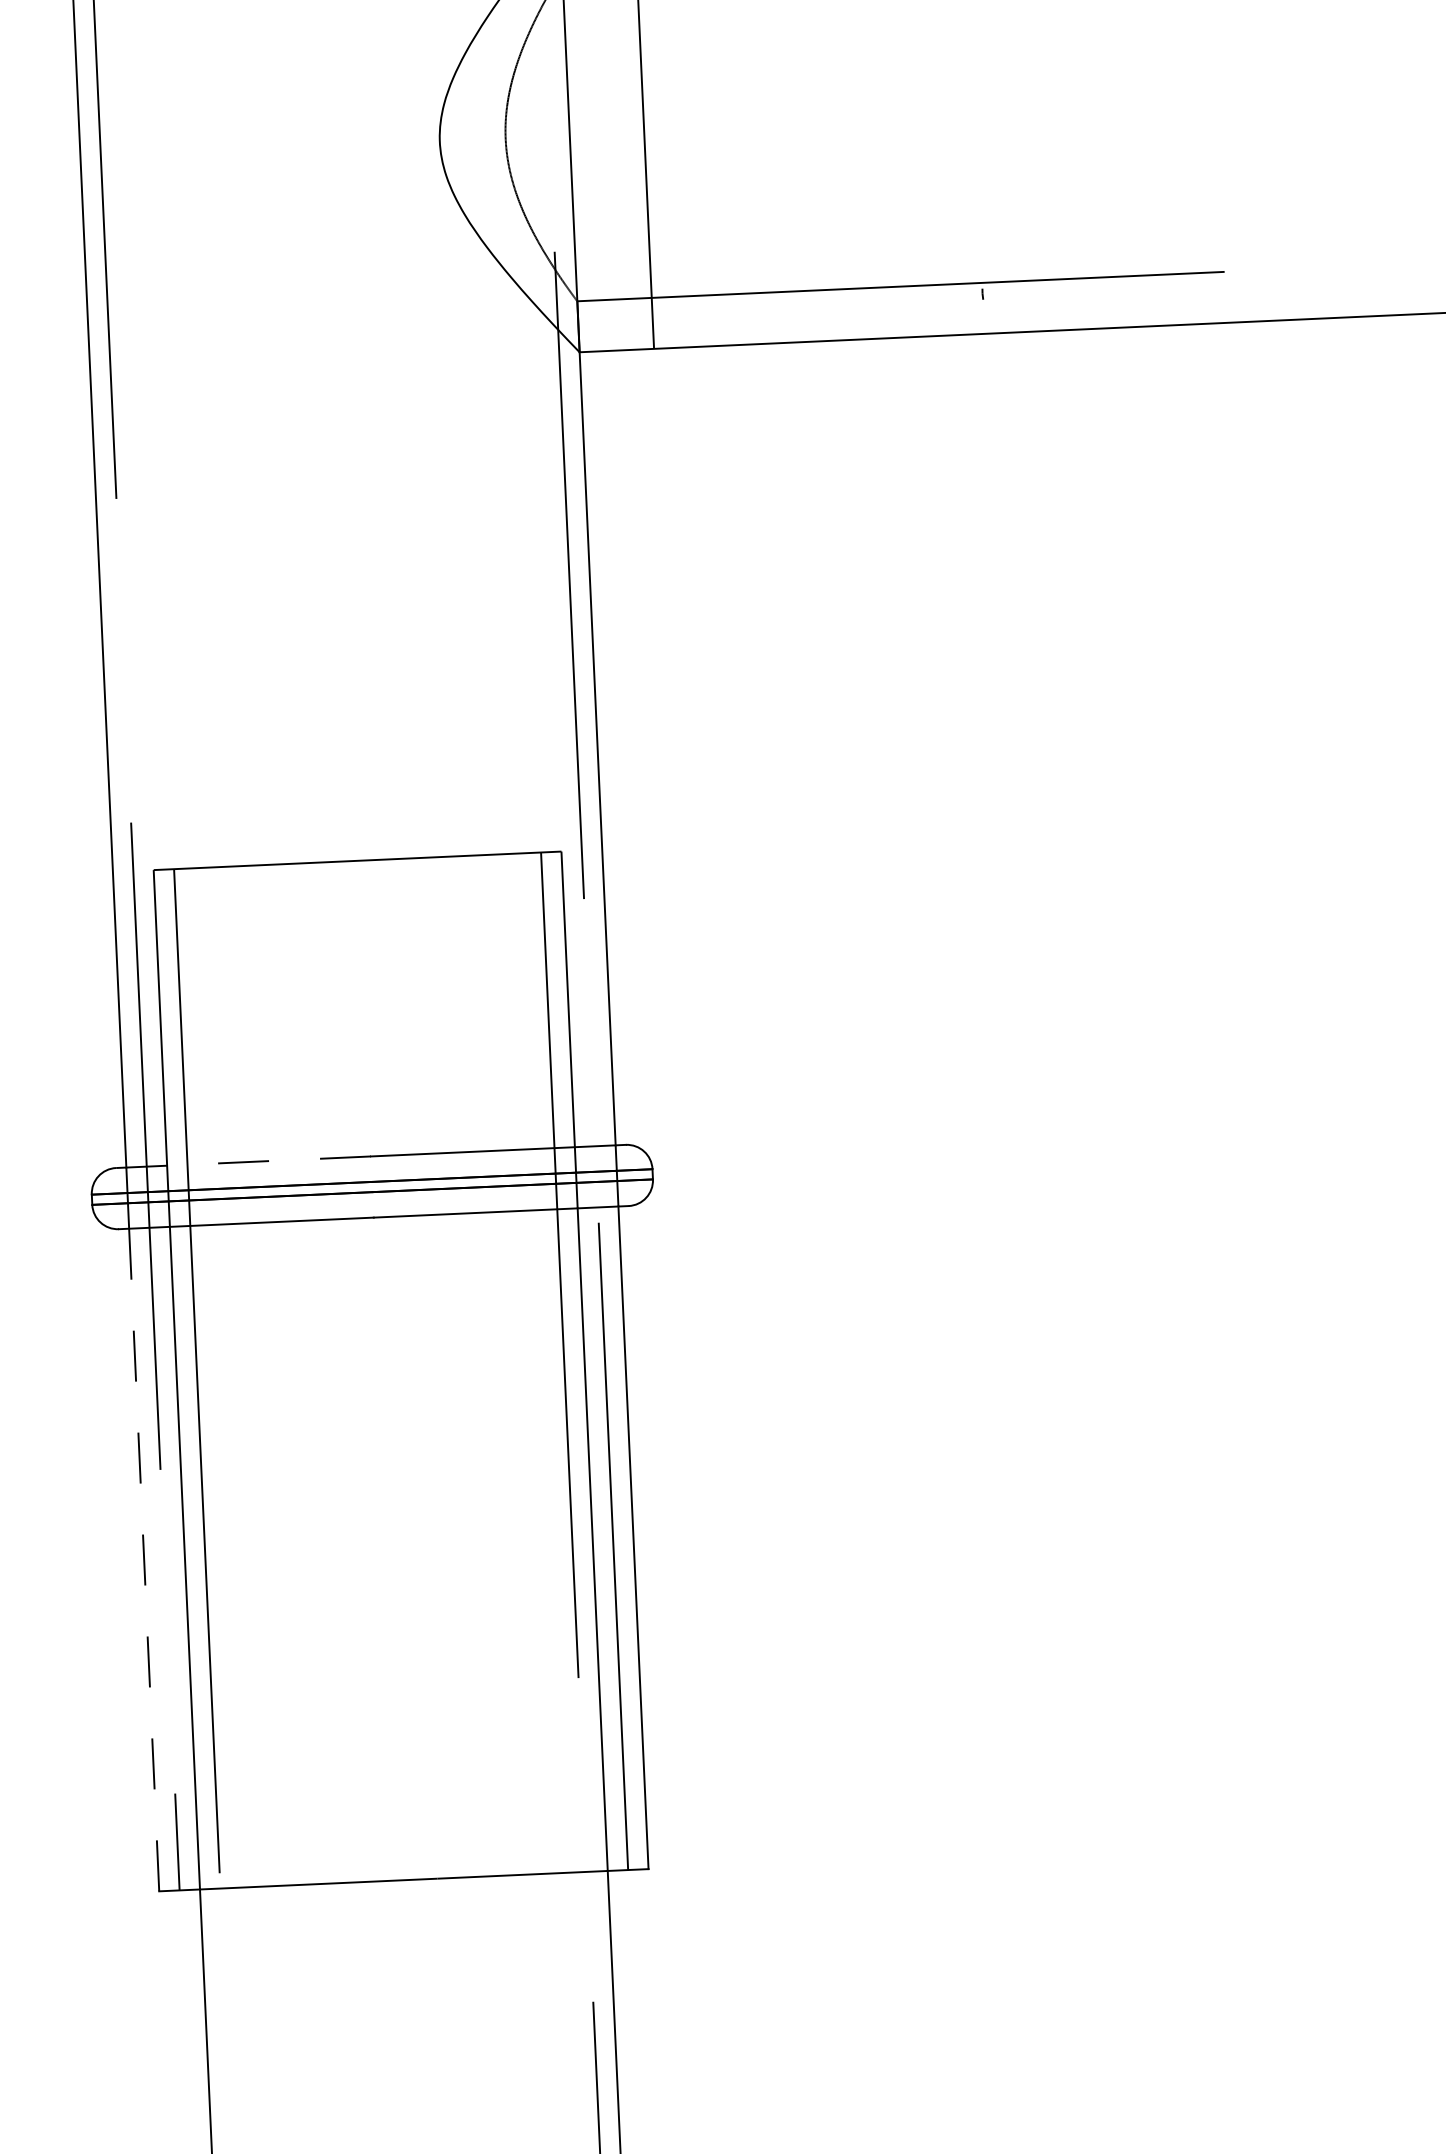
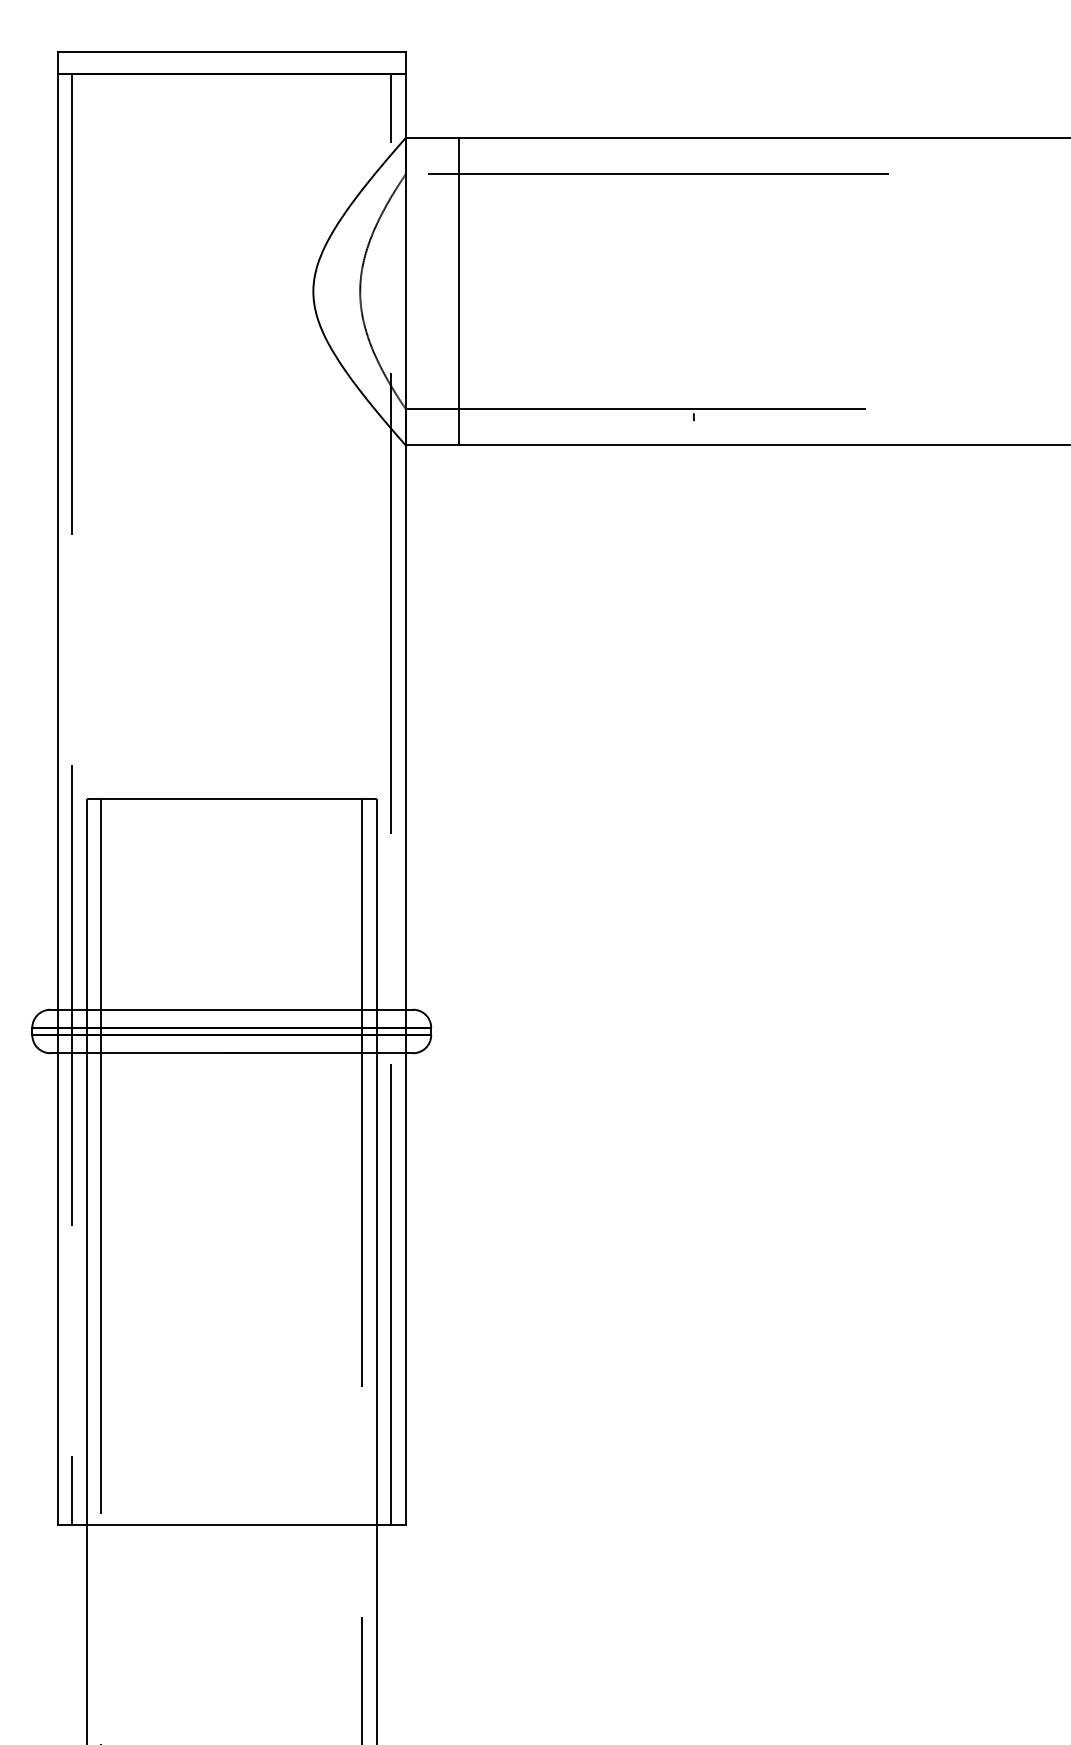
line: (244, 1161) -> (141, 1009), dashed -> solid
line: (143, 1559) -> (57, 1288), dashed -> solid

